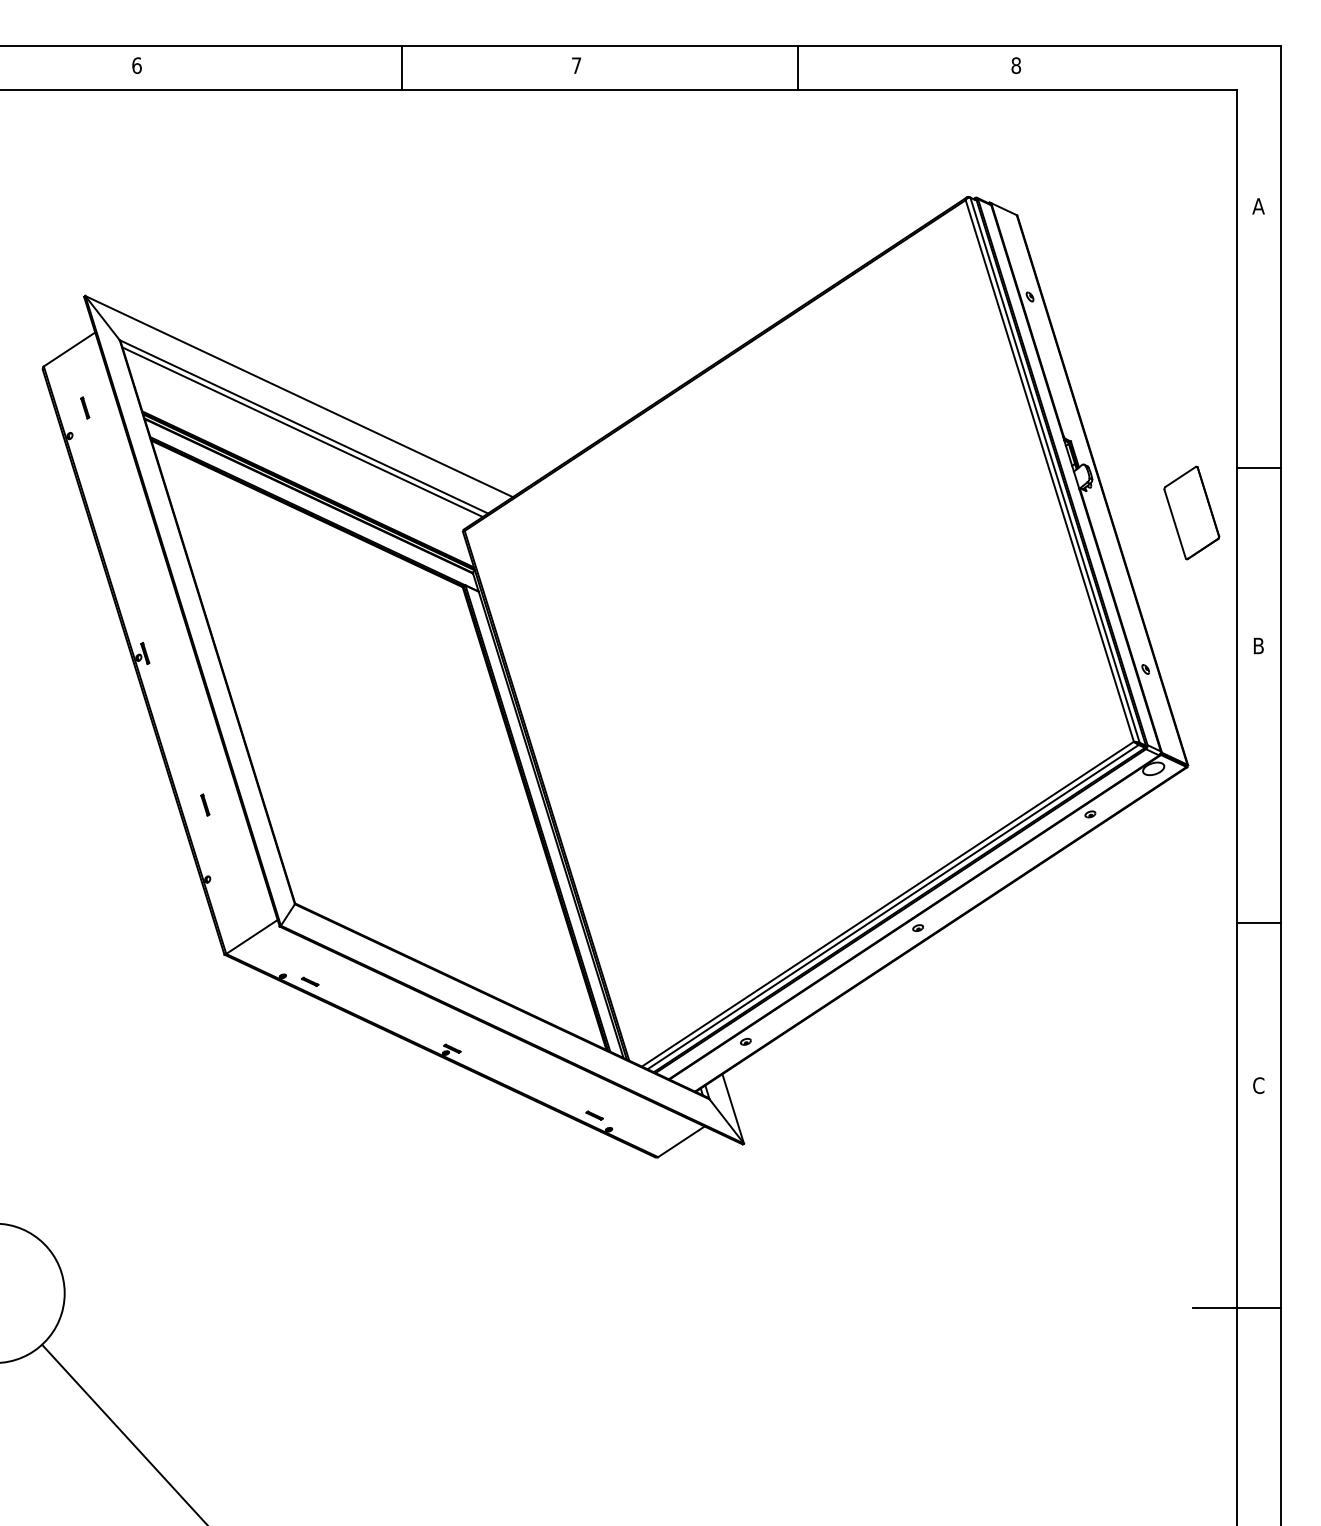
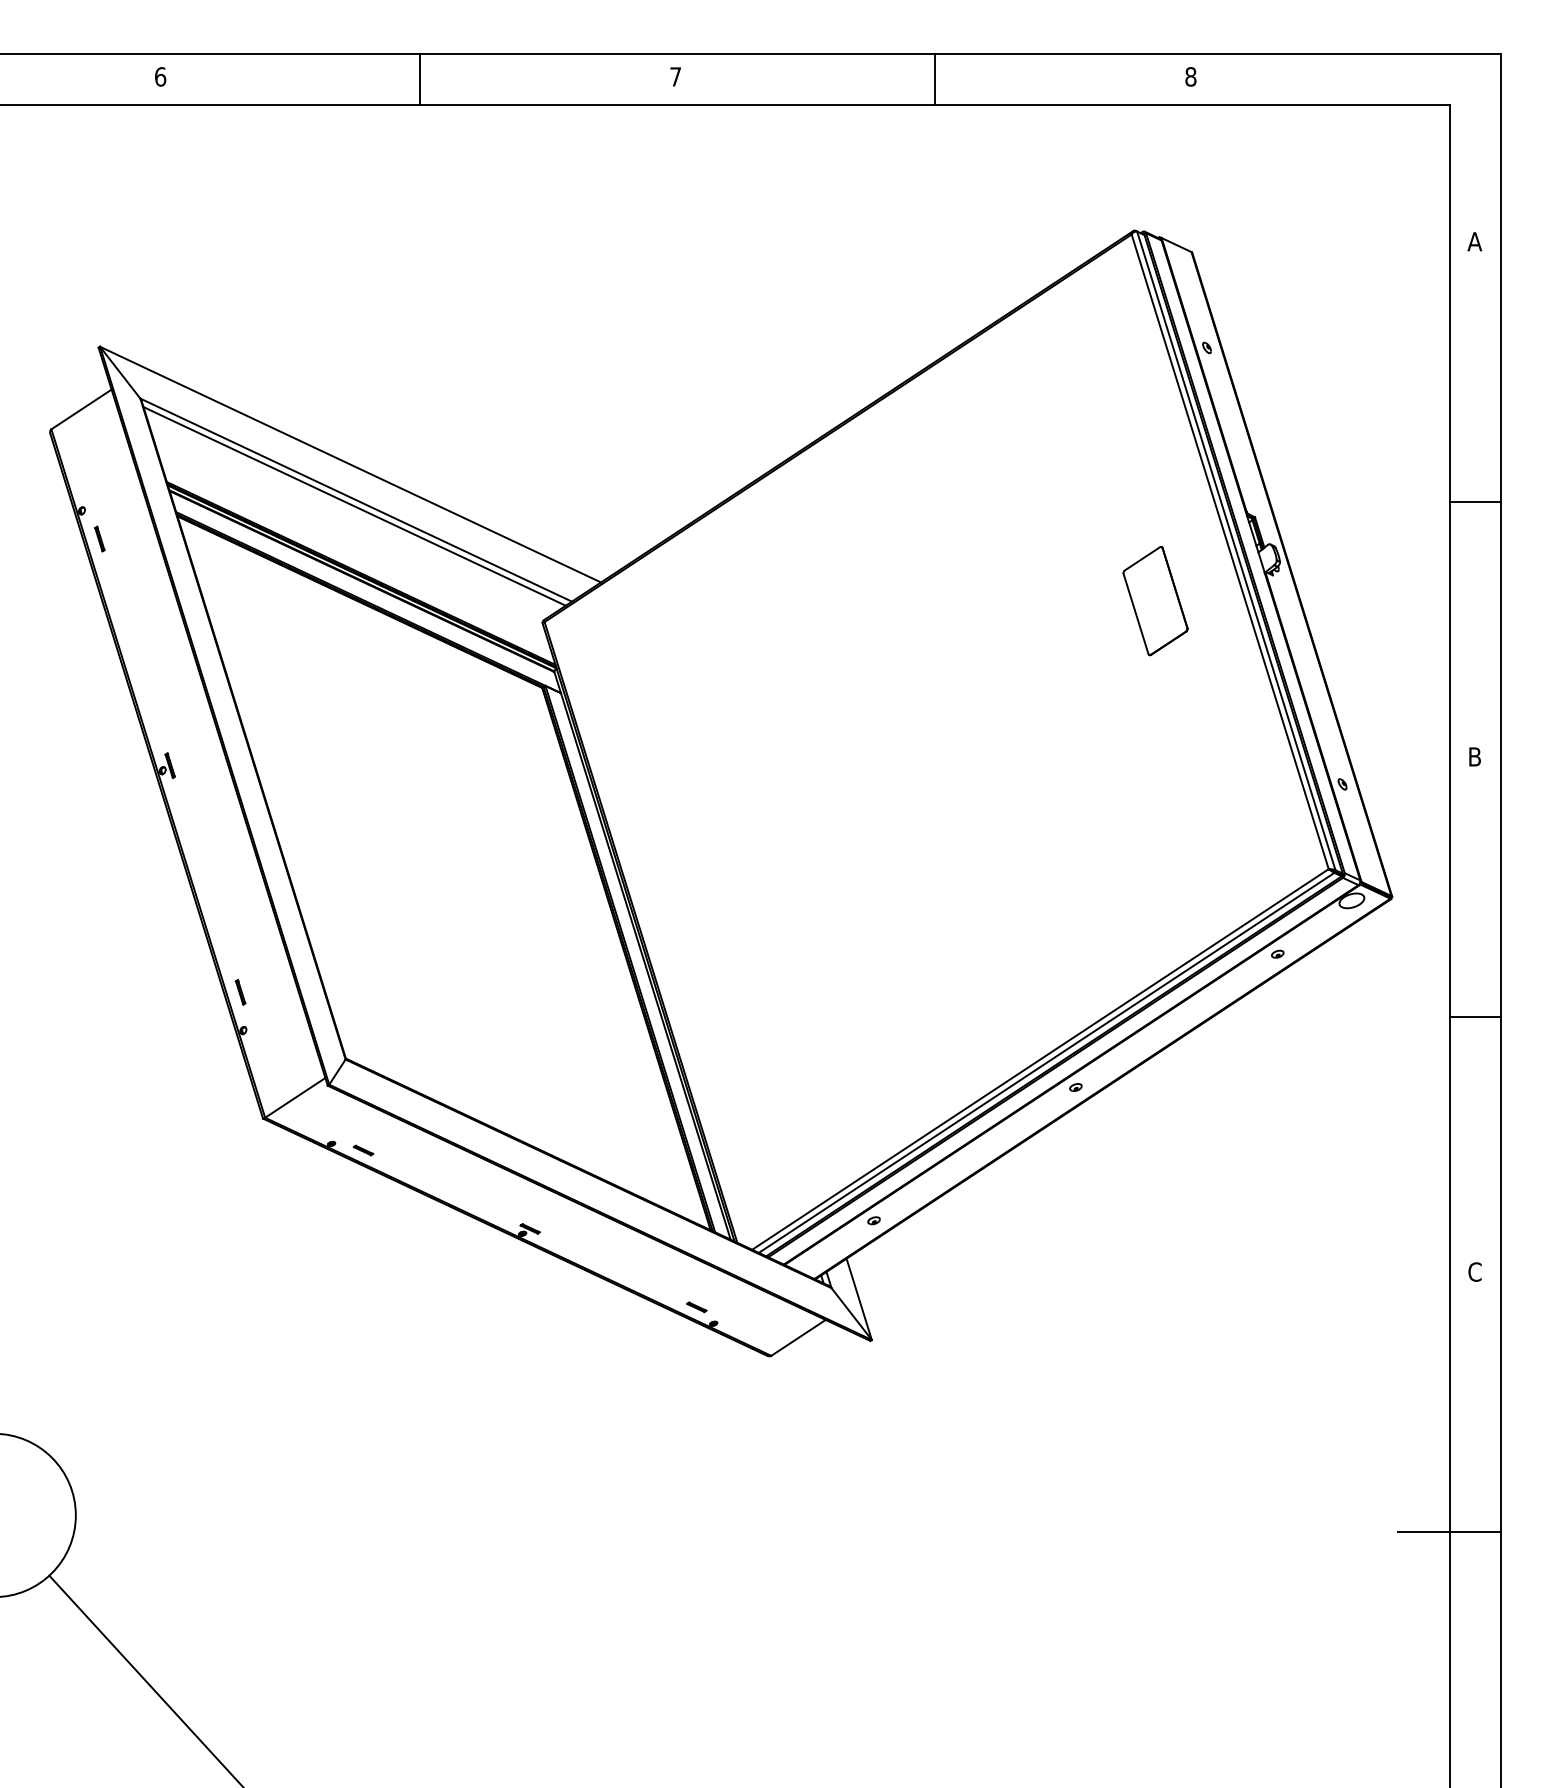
line: (402, 67) -> (419, 79), moved
part: (84, 407) -> (99, 538), moved
line: (1259, 468) -> (1475, 501), moved
part: (1191, 513) -> (1155, 601), moved
part: (205, 805) -> (240, 992), moved
line: (1259, 923) -> (1475, 1017), moved

